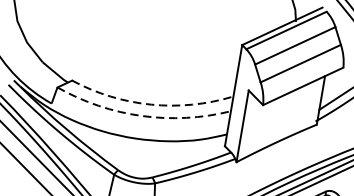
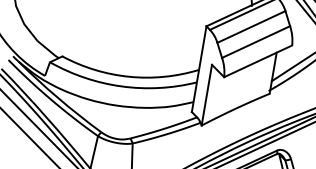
arc: (151, 104) -> (129, 76), dashed -> solid
arc: (141, 116) -> (121, 86), dashed -> solid

